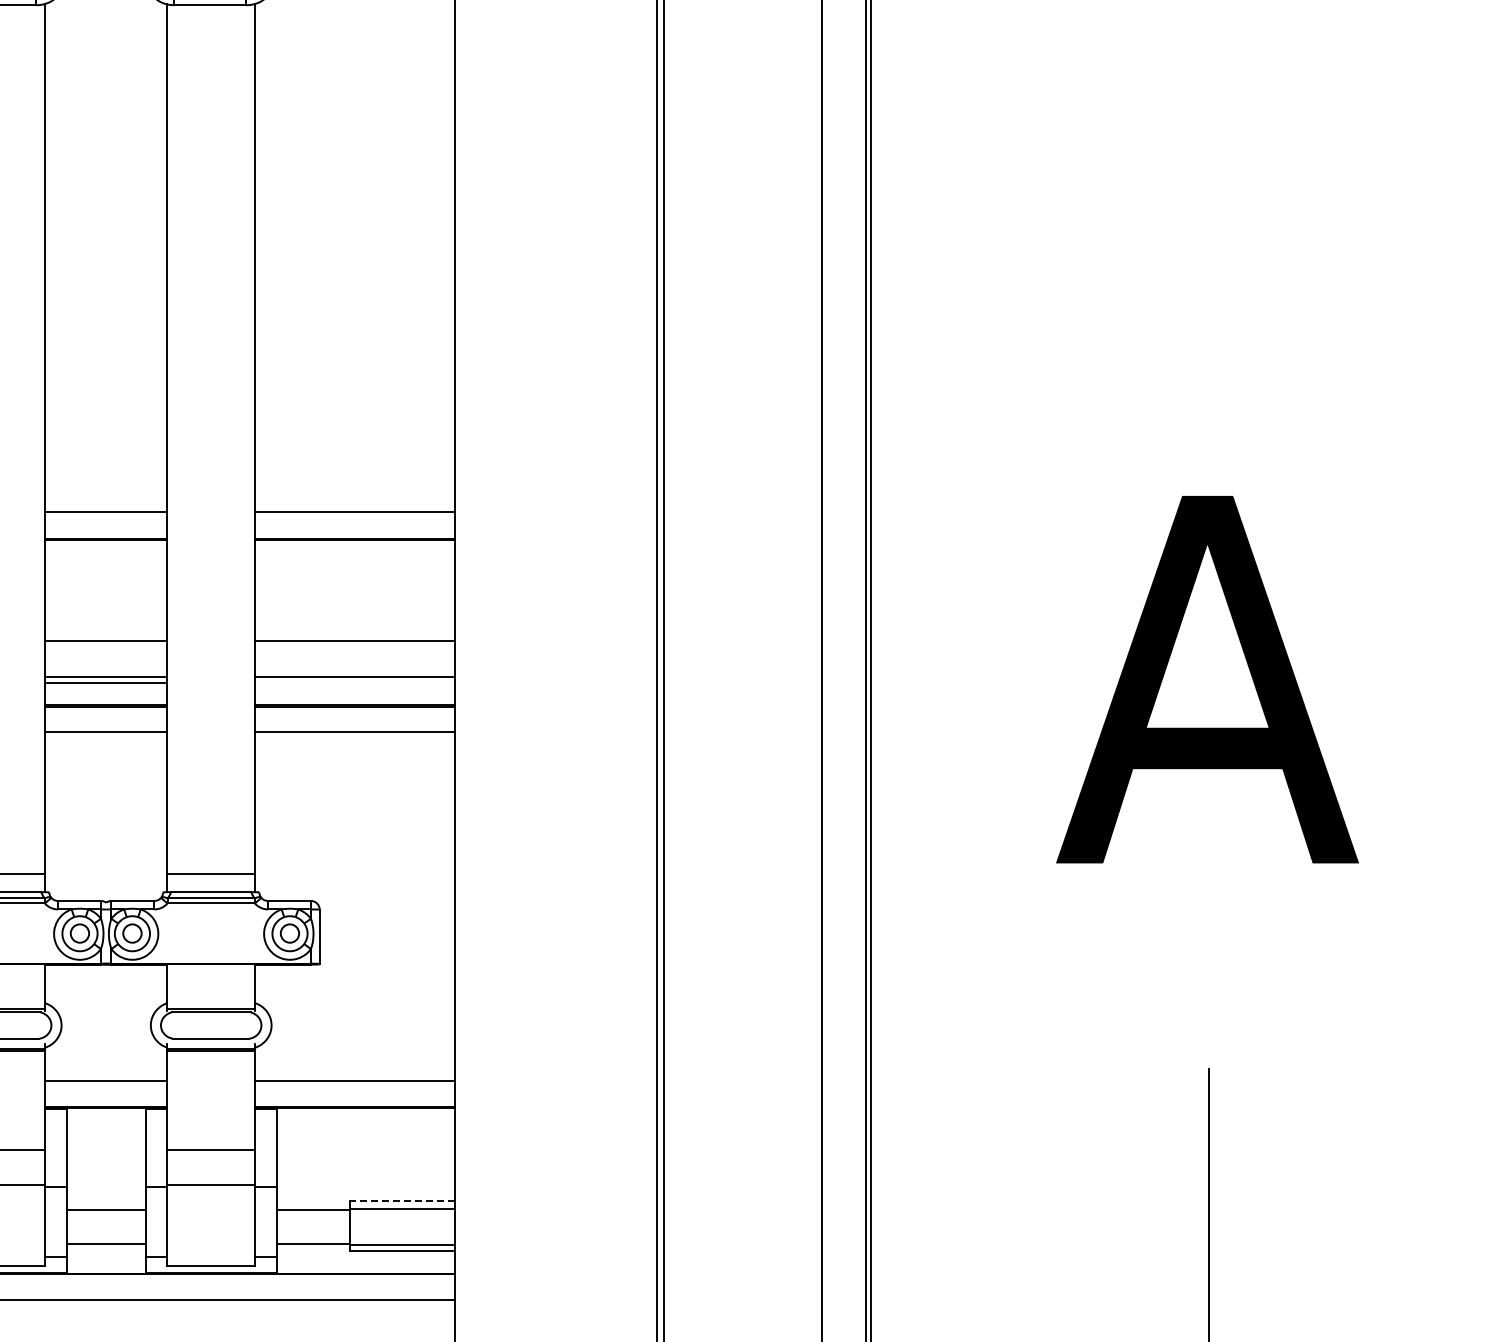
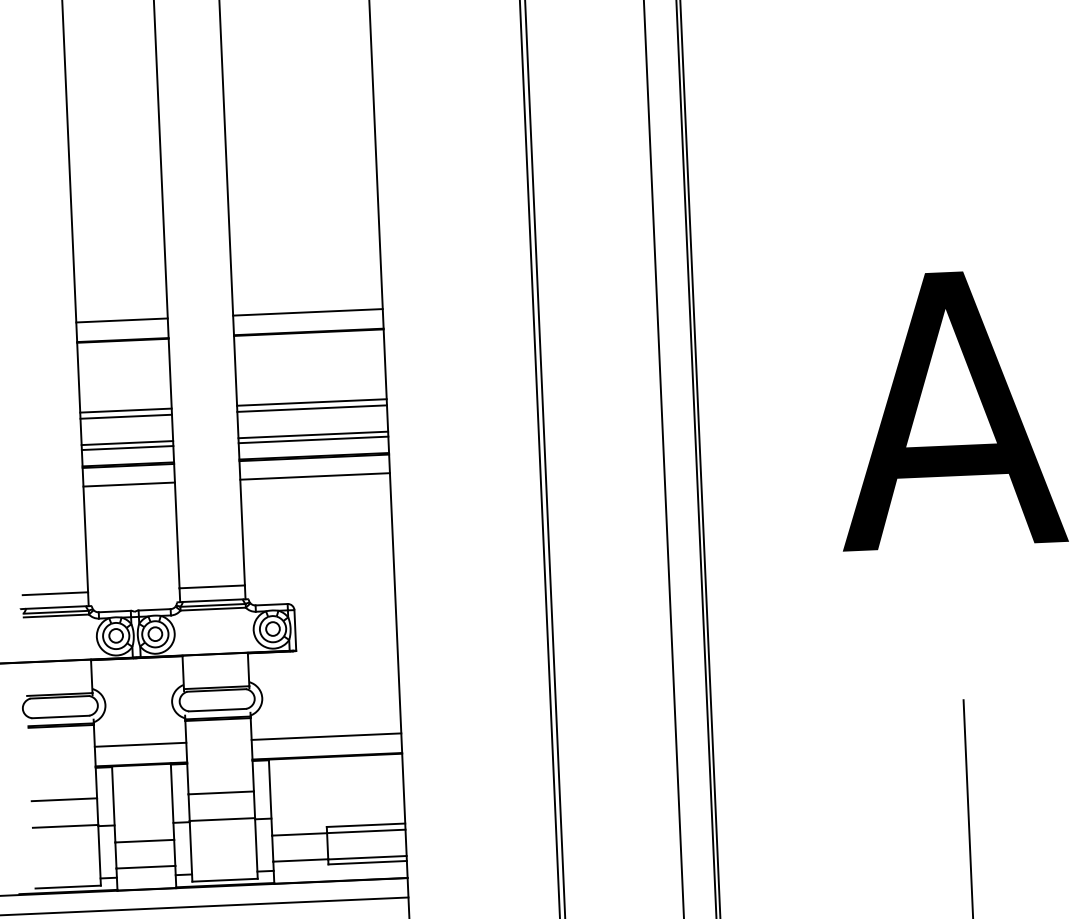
line: (105, 633) -> (125, 410), added
line: (354, 633) -> (311, 402), added
line: (354, 683) -> (313, 440), added
line: (402, 1201) -> (365, 825), dashed -> solid

